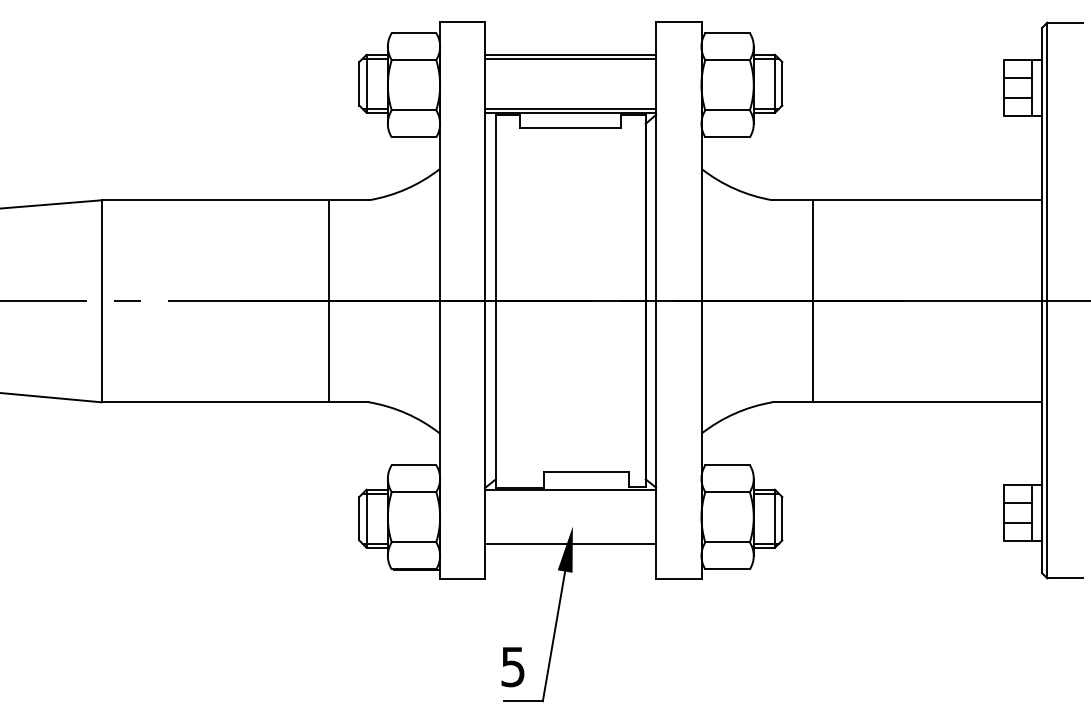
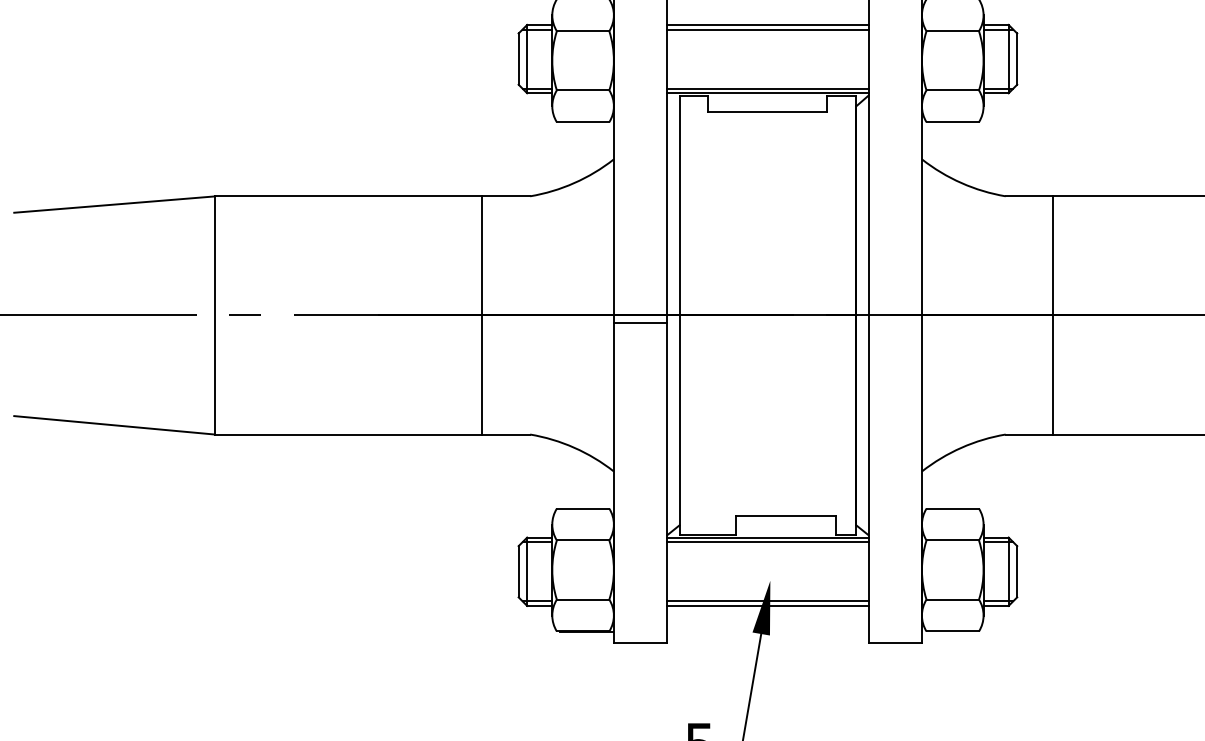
line: (462, 307) -> (640, 322), added
line: (570, 493) -> (767, 542), added
line: (570, 547) -> (767, 605), added

